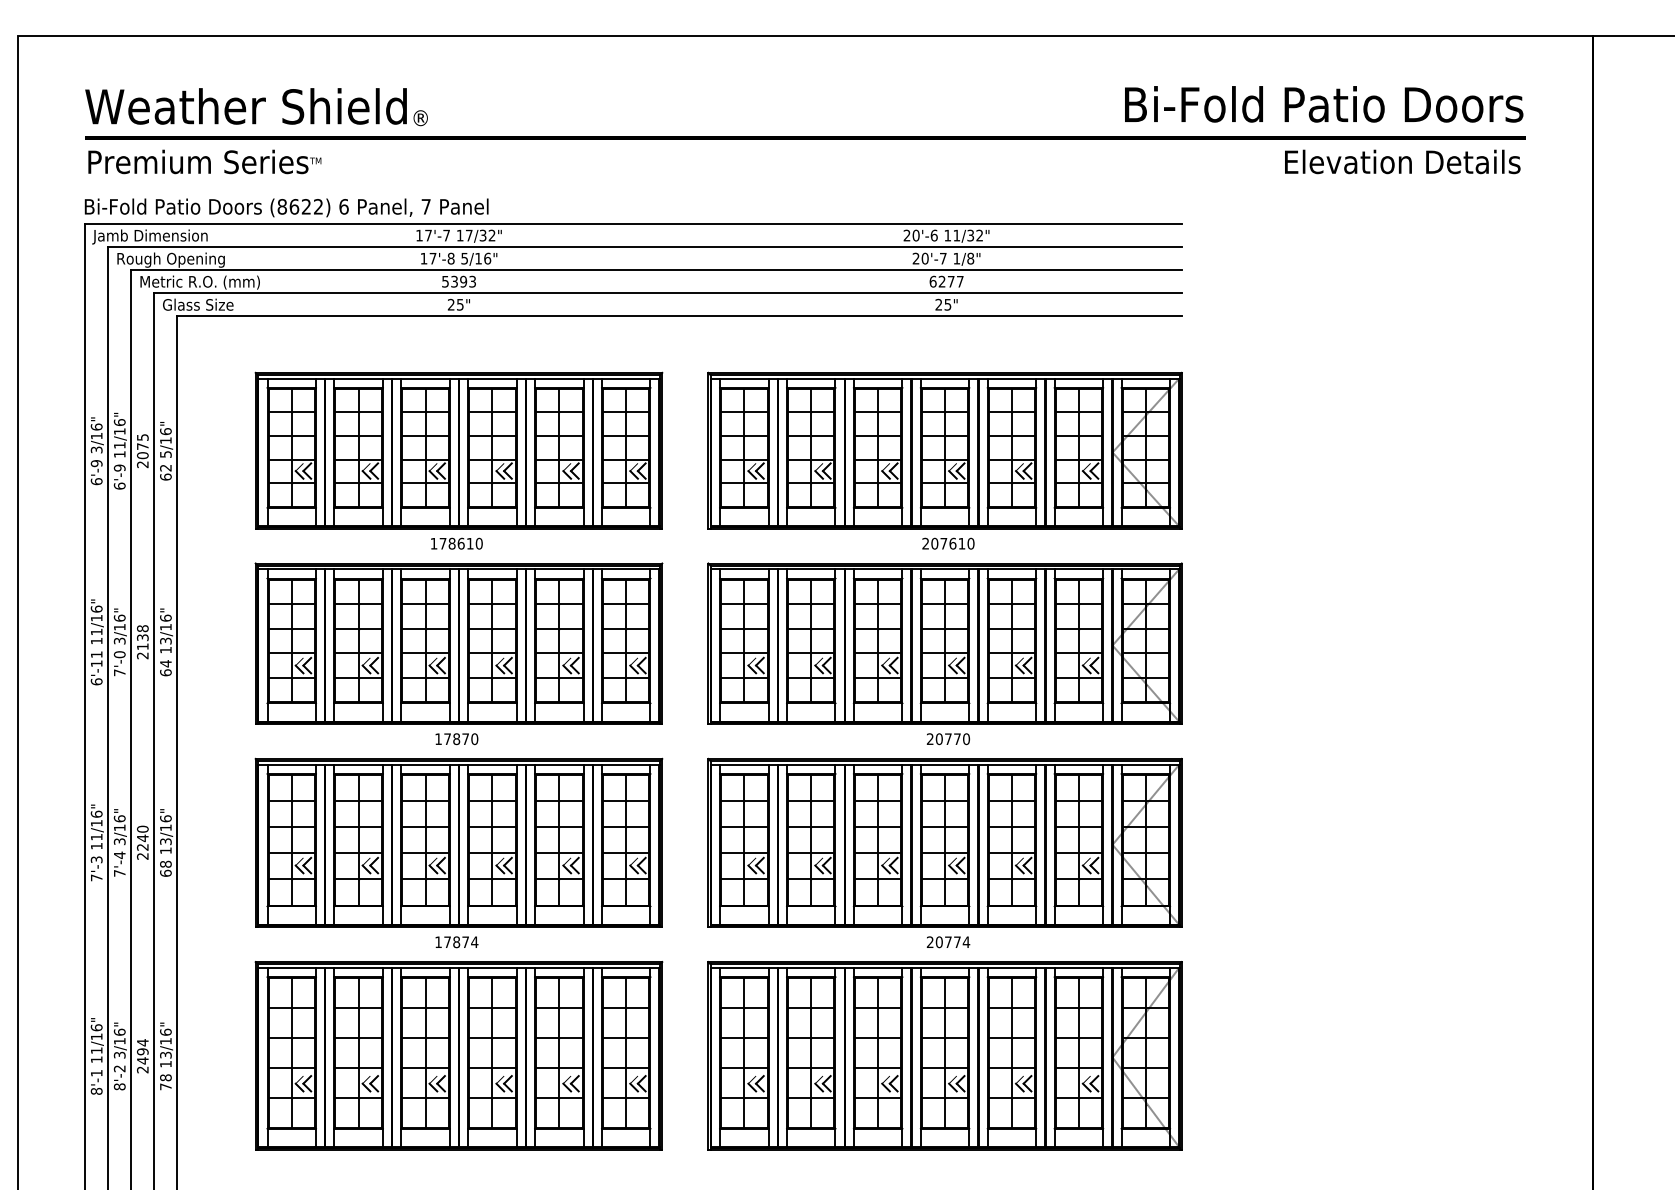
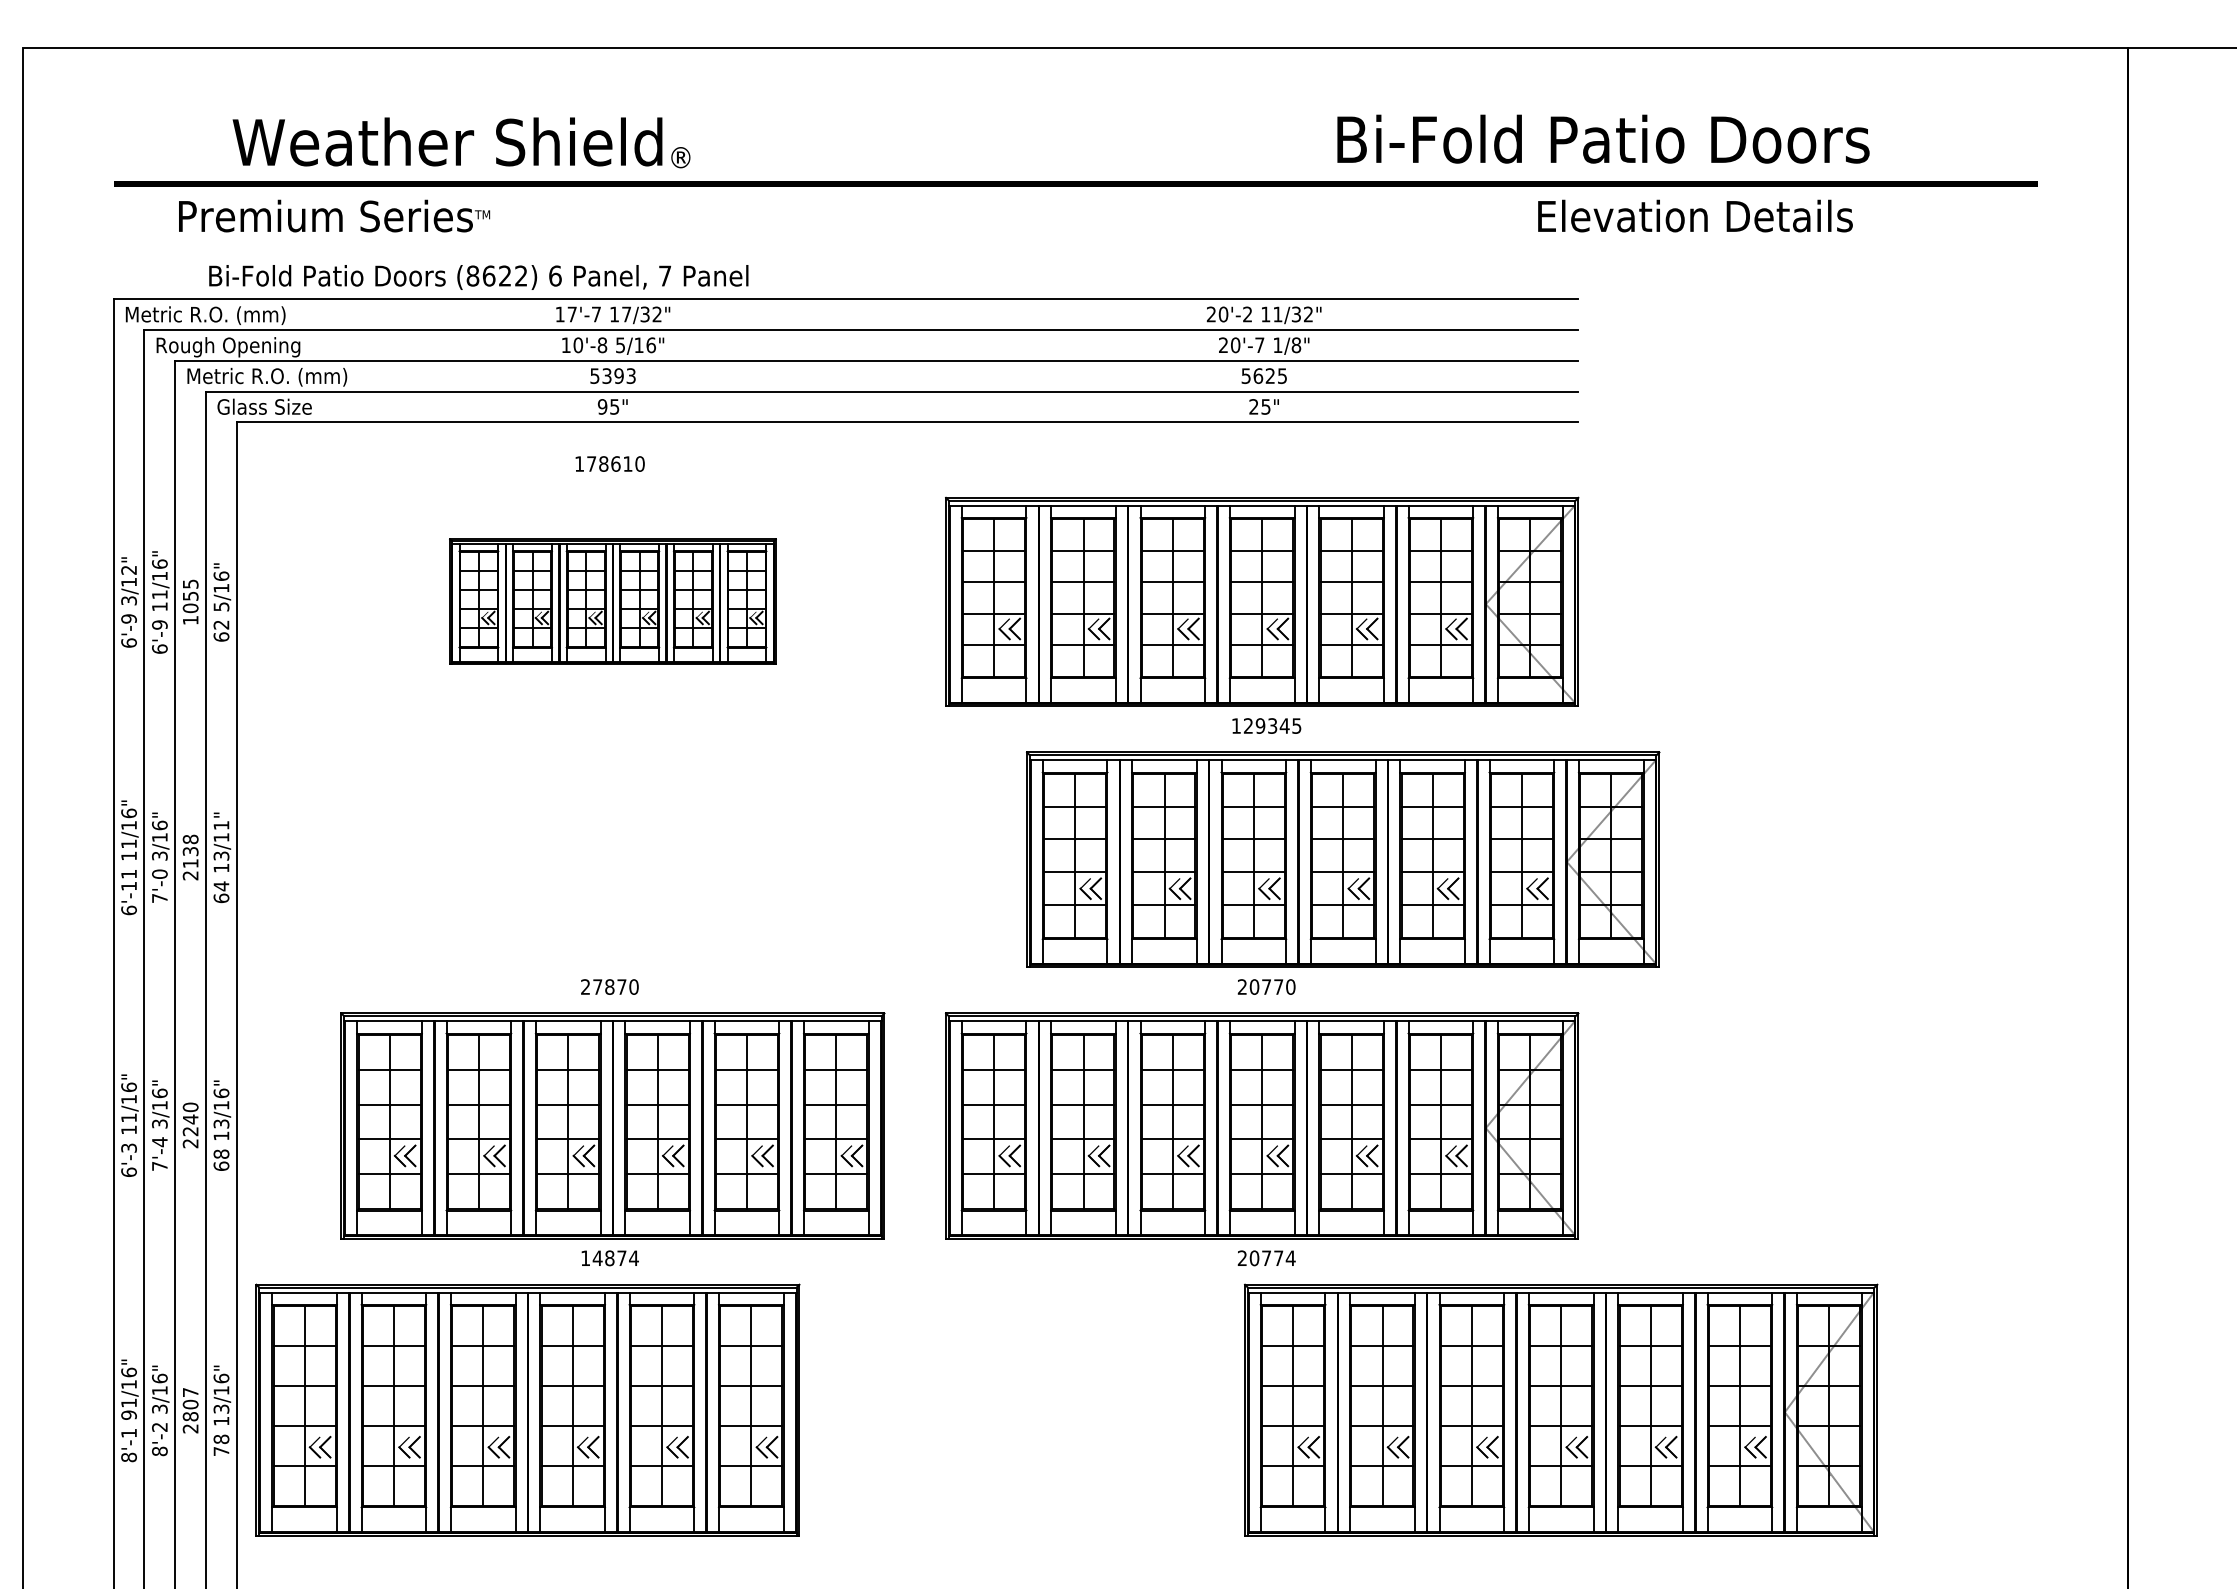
text: (1324, 103) -> (1603, 138), moved
text: (256, 106) -> (461, 142), moved
text: (204, 161) -> (334, 215), moved
text: (1402, 161) -> (1695, 215), moved
text: (286, 207) -> (478, 277), moved
text: (934, 235) -> (1247, 314), 20'-6 -> 20'-2
text: (153, 237) -> (204, 316), Jamb Dimension -> Metric R.O. (mm)
text: (433, 258) -> (578, 345), 17'-8 -> 10'-8
text: (946, 282) -> (1263, 376), 6277 -> 5625
text: (451, 304) -> (602, 406), 25" -> 95"
text: (96, 426) -> (128, 569), 3/16" -> 3/12"
part: (458, 450) -> (612, 601), size x0.6
text: (142, 455) -> (190, 608), 2075 -> 1055
text: (456, 543) -> (609, 463), moved
text: (948, 543) -> (1266, 725), 207610 -> 129345
text: (165, 618) -> (221, 825), 13/16" -> 13/11"
part: (458, 643) -> (612, 859), removed
part: (945, 643) -> (1343, 859), moved
text: (438, 738) -> (585, 986), 17870 -> 27870
text: (96, 877) -> (128, 1171), 7'-3 -> 6'-3
text: (447, 941) -> (597, 1257), 17874 -> 14874
text: (142, 1051) -> (190, 1404), 2494 -> 2807
part: (458, 1055) -> (527, 1409), moved
part: (945, 1055) -> (1561, 1409), moved
text: (96, 1059) -> (128, 1414), 11/16" -> 91/16"

